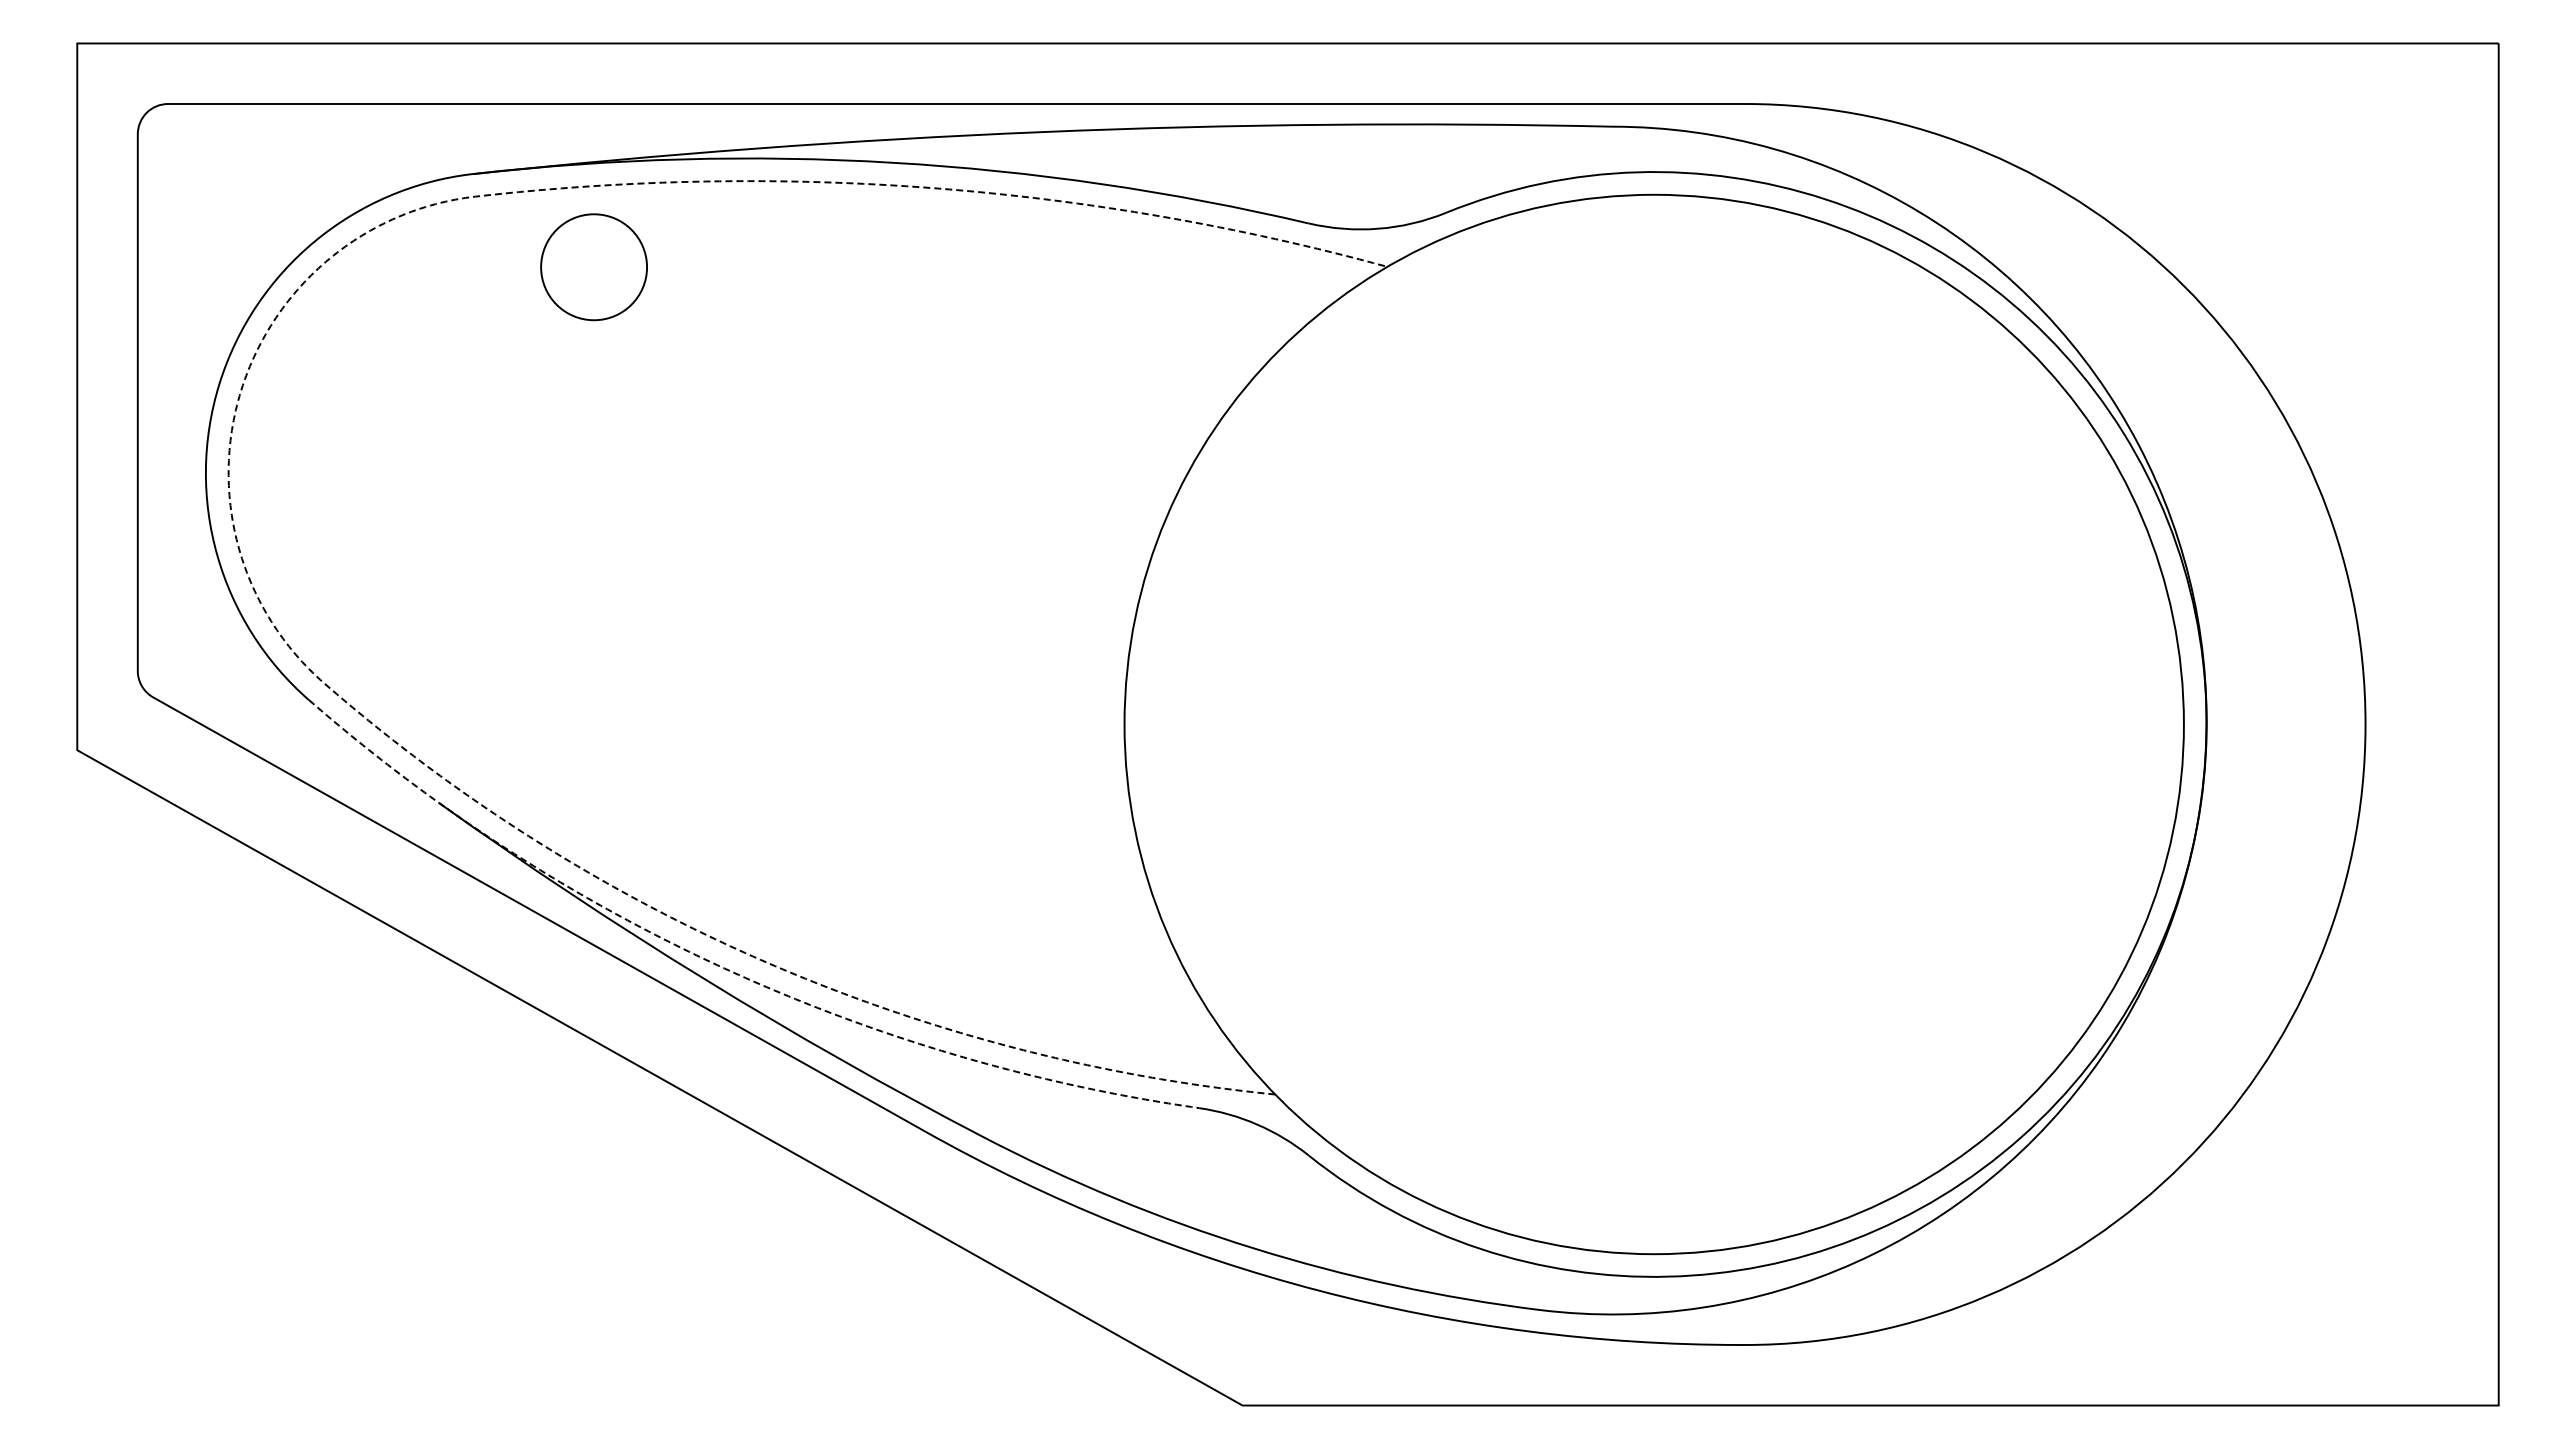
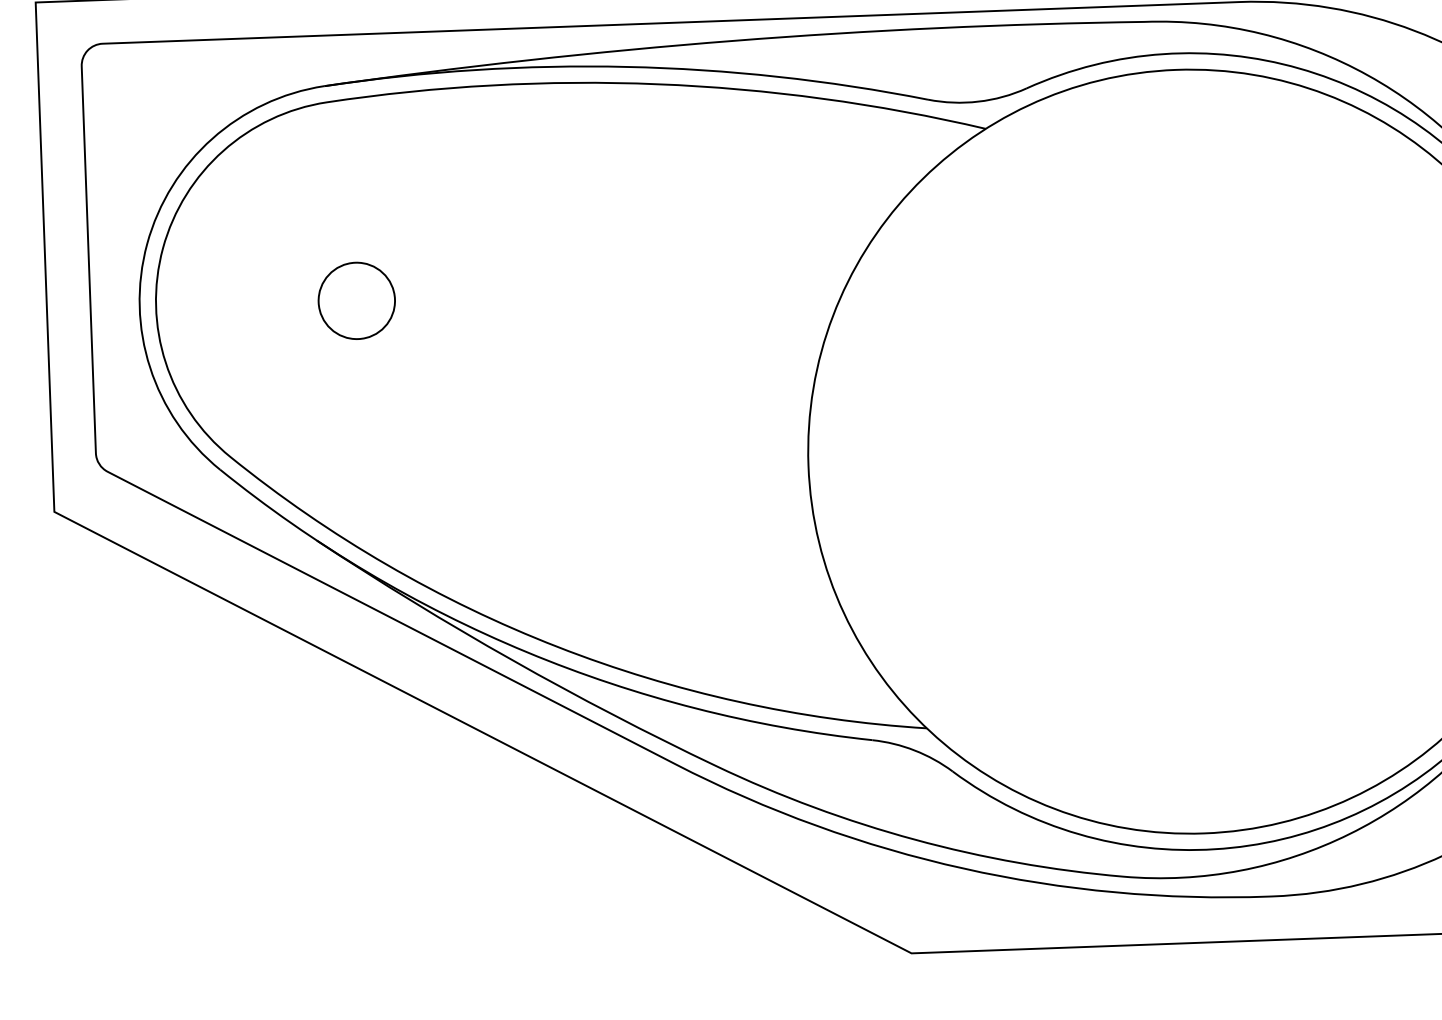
circle: (593, 267) -> (356, 301), moved
line: (229, 446) -> (156, 288), dashed -> solid
arc: (724, 968) -> (526, 652), dashed -> solid

